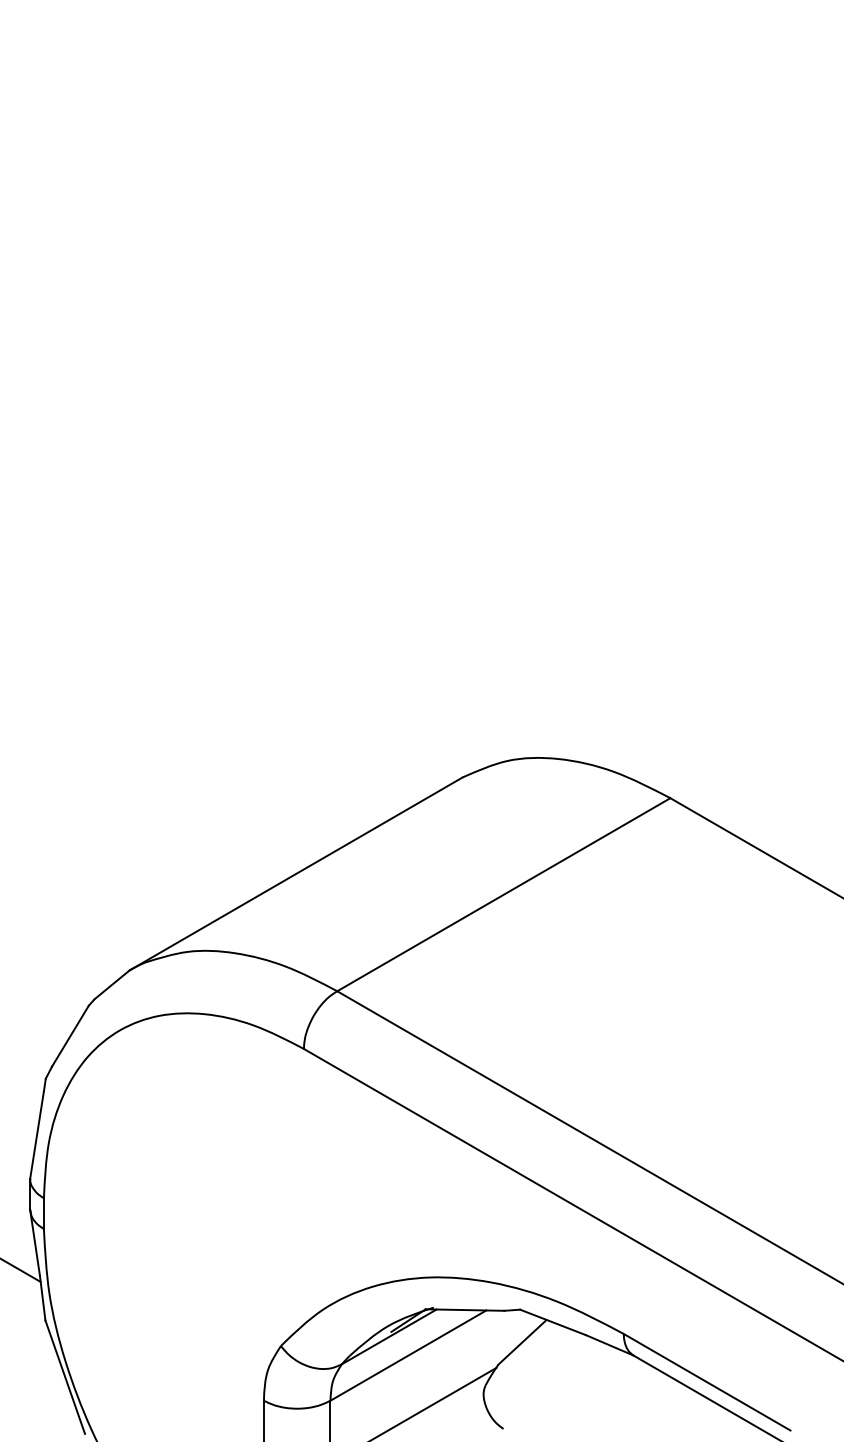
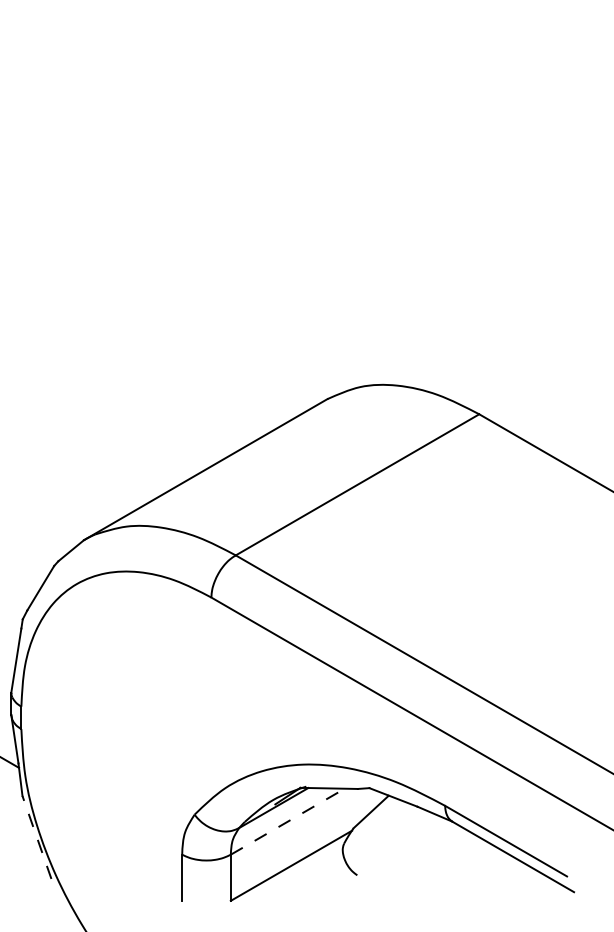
line: (408, 1355) -> (287, 821), solid -> dashed
line: (65, 1376) -> (37, 836), solid -> dashed

